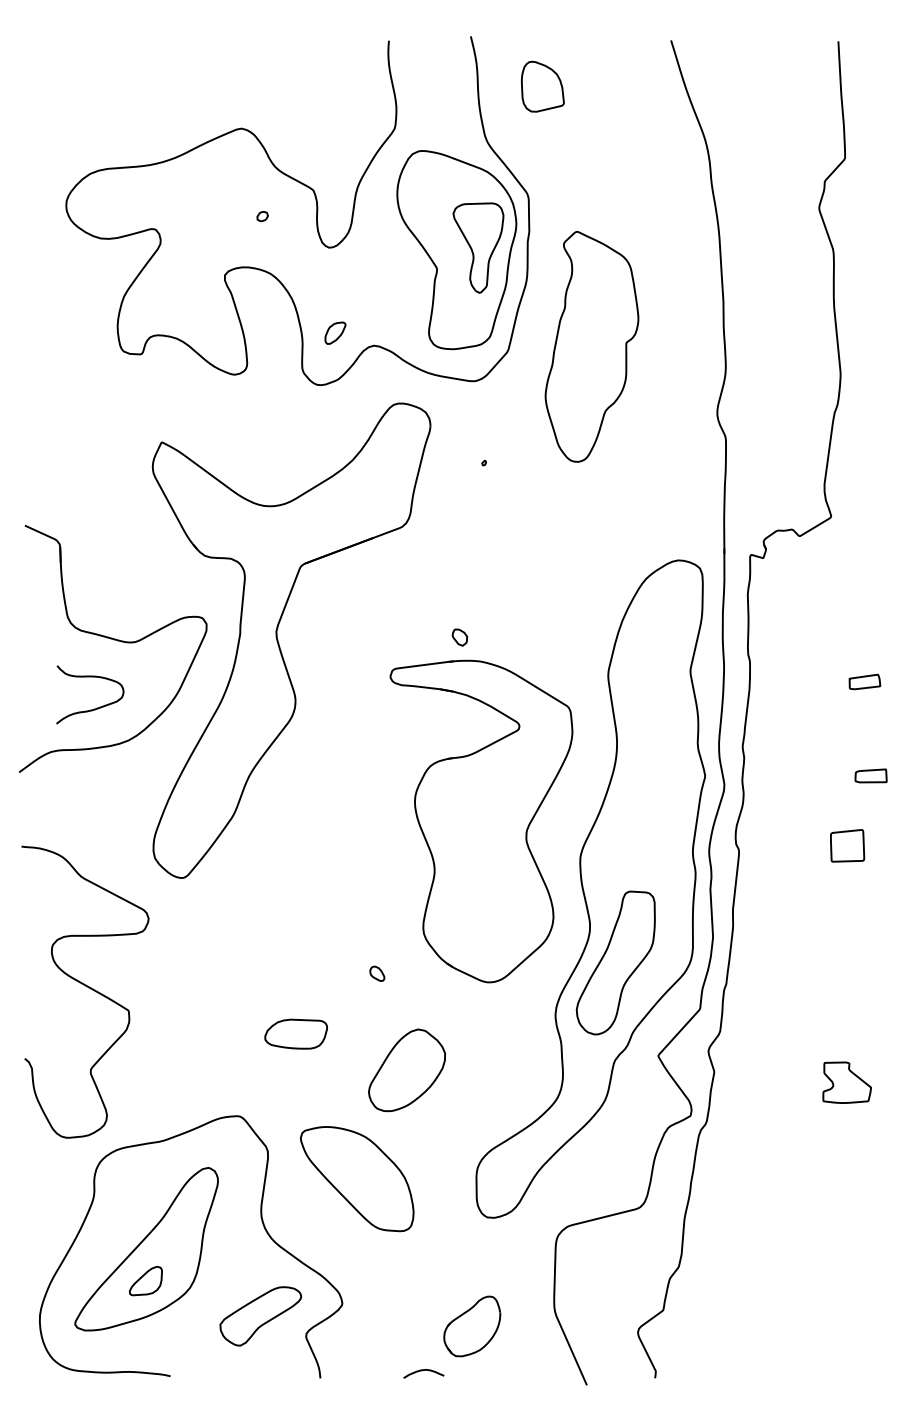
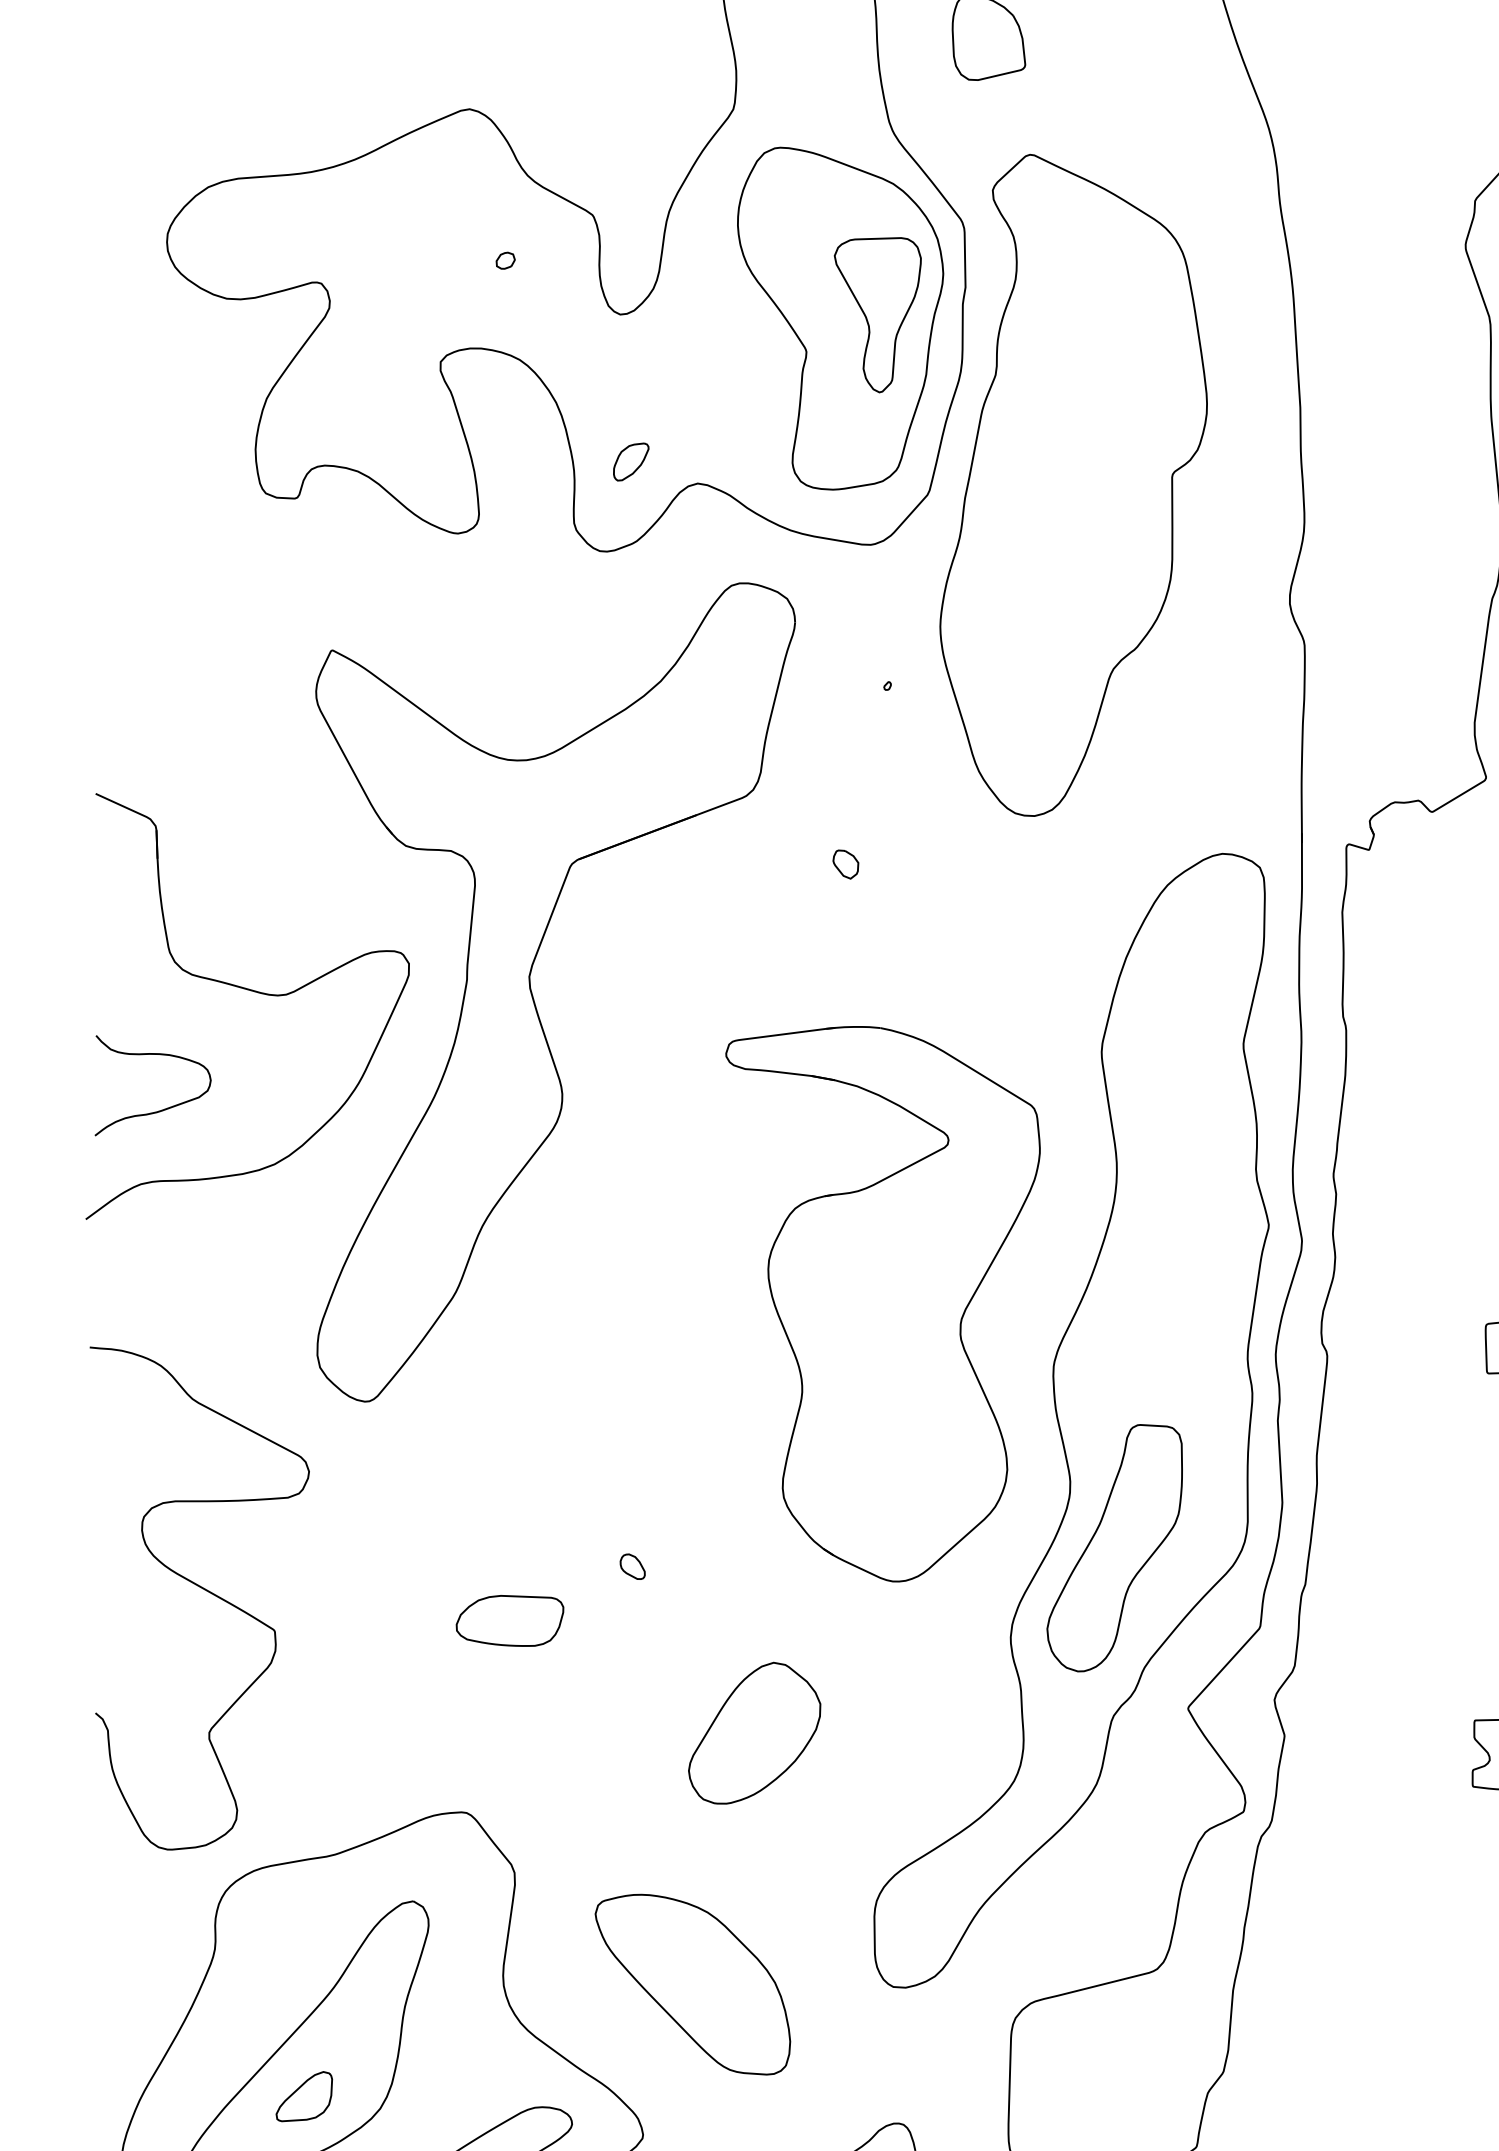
part: (591, 346) -> (1072, 484), size x1.67
part: (459, 637) -> (845, 864), moved
curve: (94, 708) -> (160, 1109), moved
part: (377, 973) -> (633, 1566), moved
part: (295, 1033) -> (508, 1619), moved
part: (357, 1179) -> (693, 1985), moved

